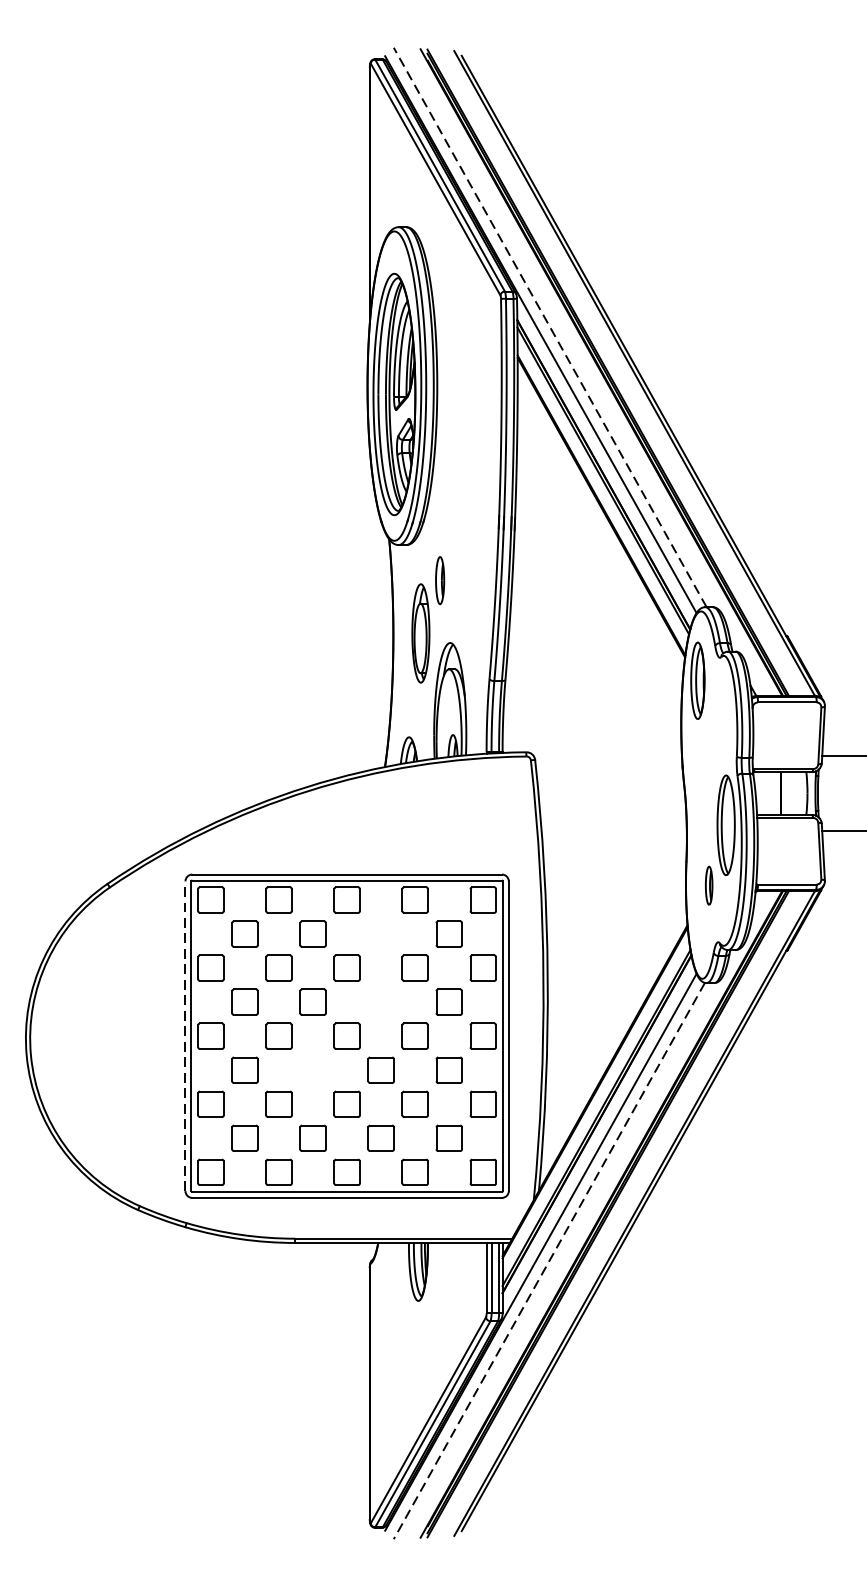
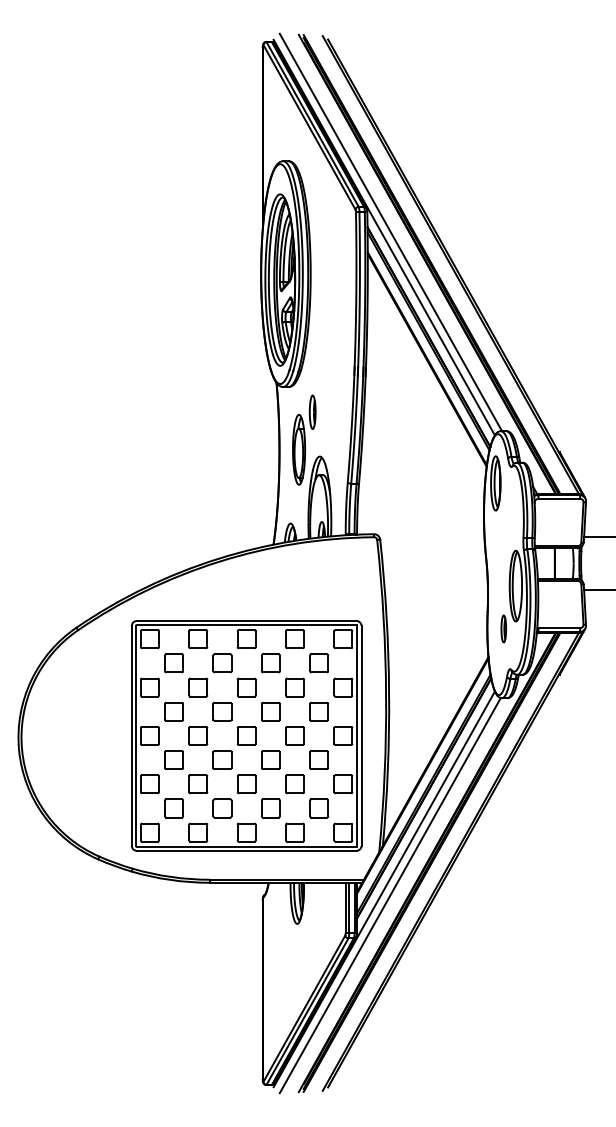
line: (549, 327) -> (390, 232), dashed -> solid
part: (380, 934) -> (270, 663), added
part: (380, 1001) -> (270, 711), added
line: (185, 1035) -> (131, 735), dashed -> solid
part: (313, 1069) -> (222, 759), added
line: (549, 1262) -> (390, 896), dashed -> solid

